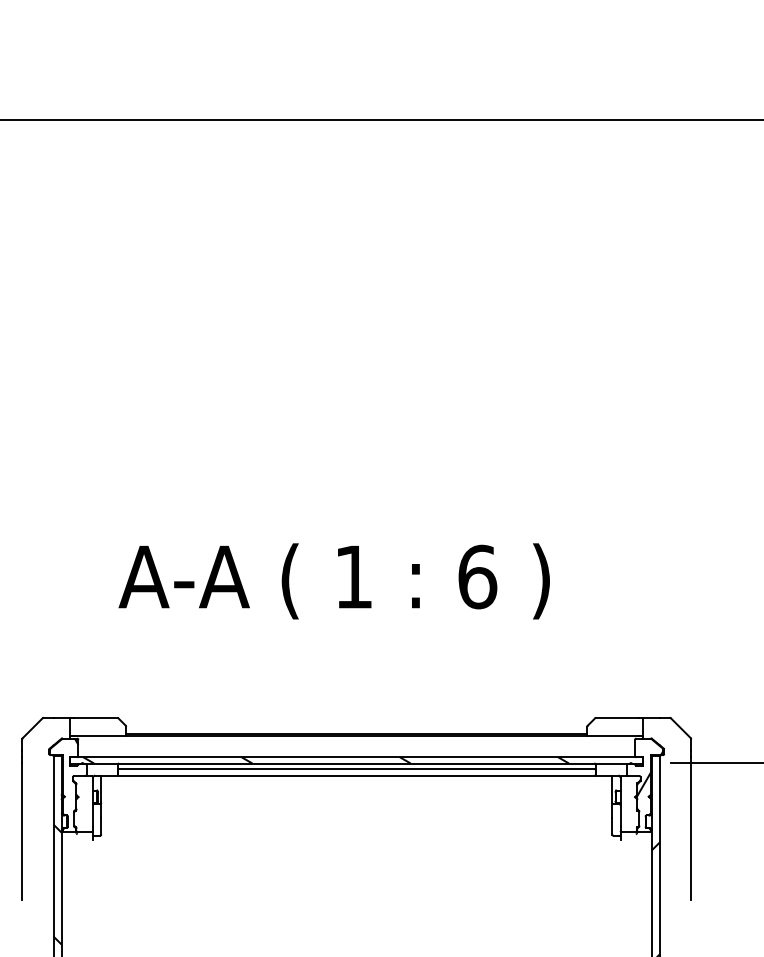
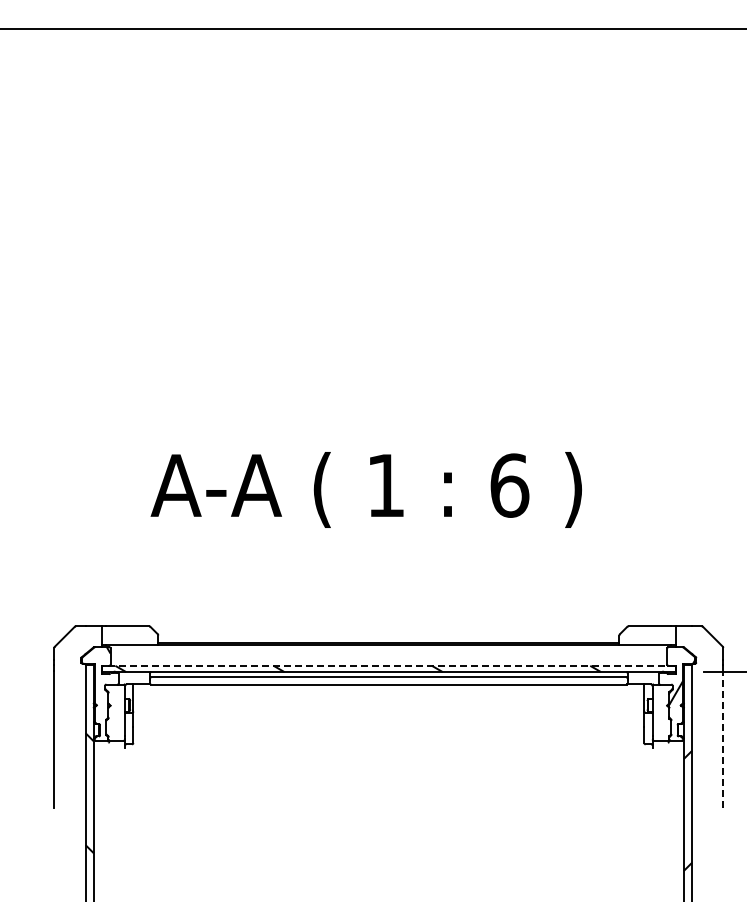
line: (356, 757) -> (388, 666), solid -> dashed
line: (691, 831) -> (723, 740), solid -> dashed

